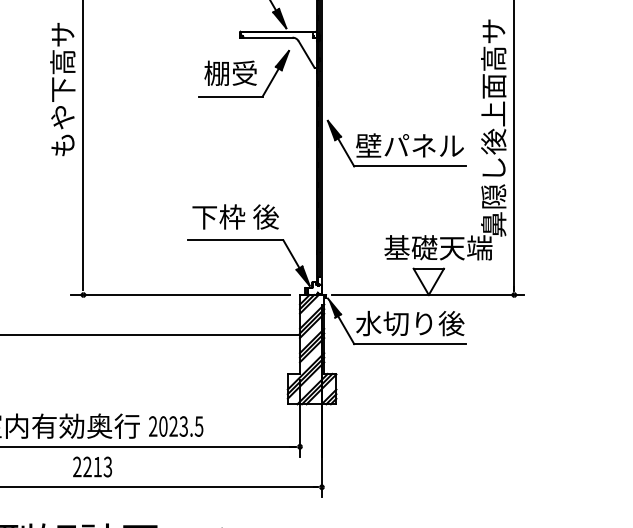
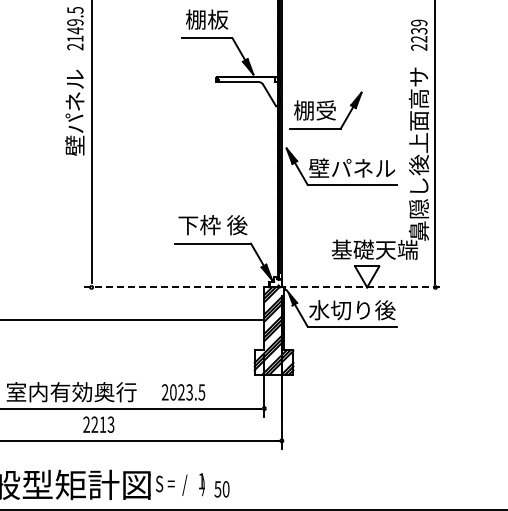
part: (243, 73) -> (325, 110), moved
text: (62, 88) -> (74, 122), もや下高サ -> 壁パネル
line: (179, 295) -> (168, 287), solid -> dashed
line: (427, 295) -> (366, 287), solid -> dashed
text: (176, 426) -> (183, 392), moved

